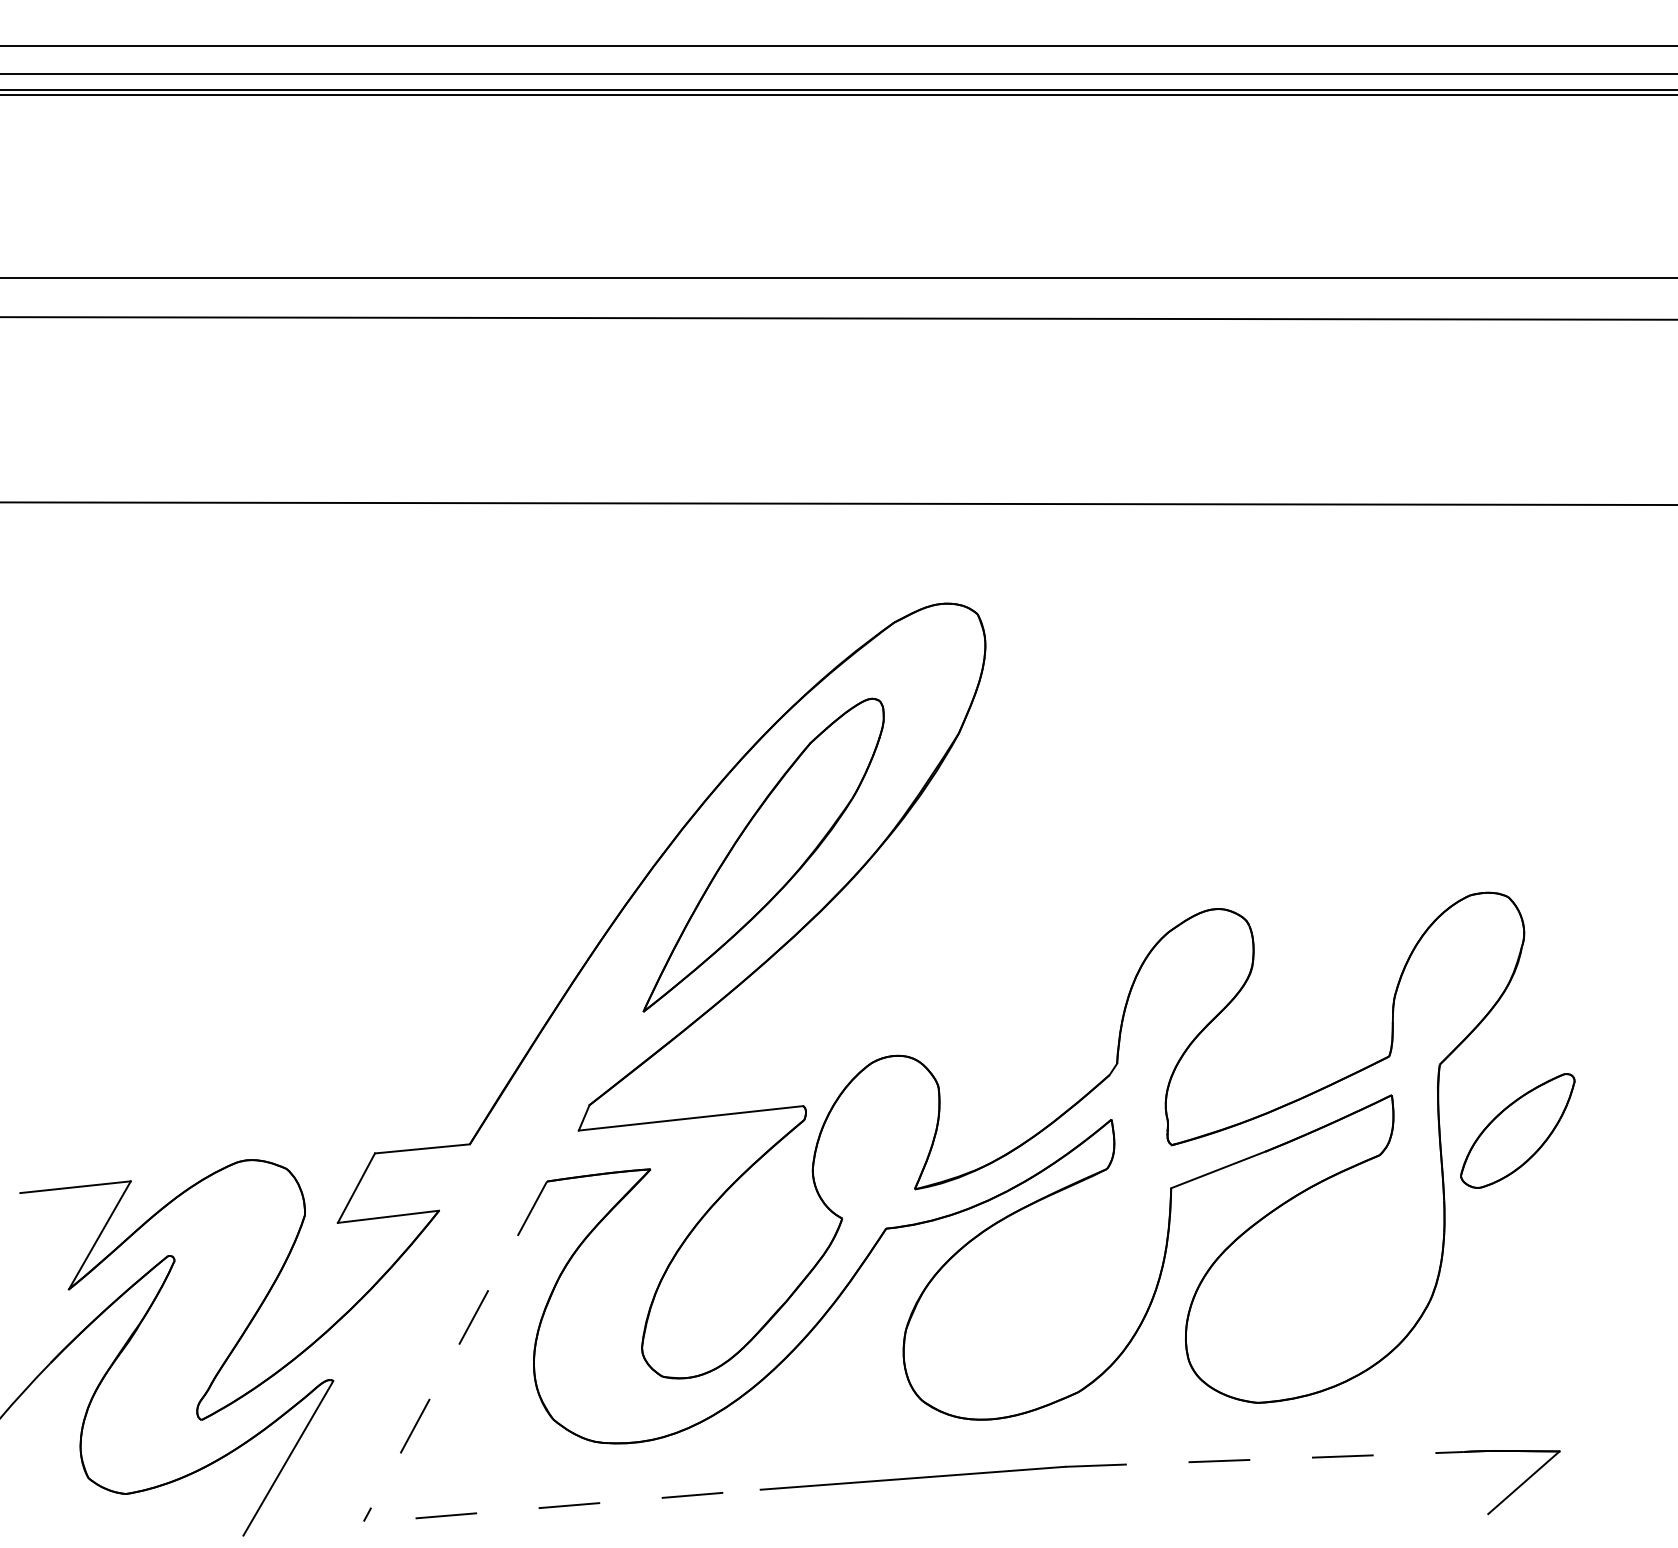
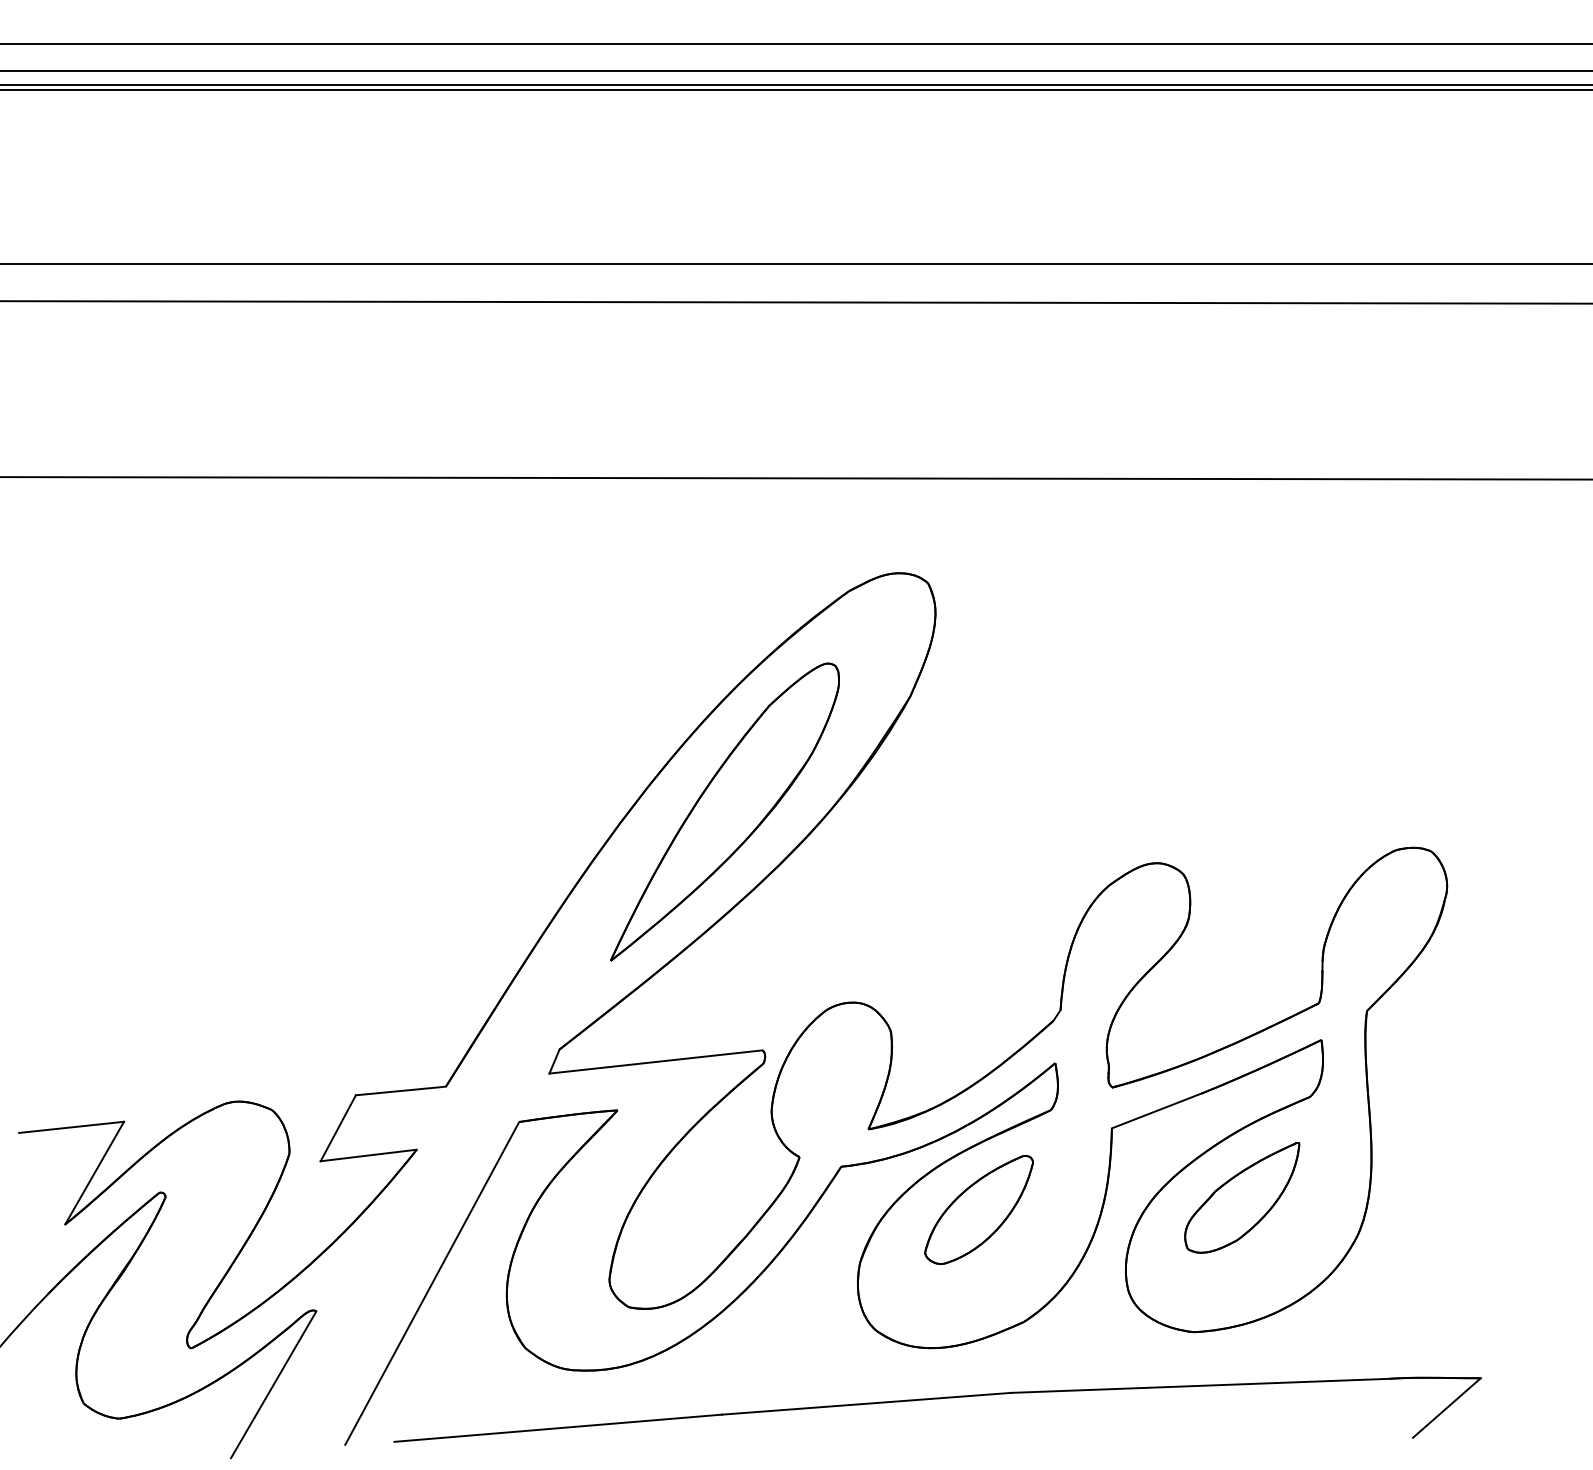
part: (1517, 1130) -> (978, 1209), moved
part: (1308, 1261) -> (1242, 1197), added
line: (455, 1351) -> (432, 1283), dashed -> solid
line: (1265, 1459) -> (1201, 1385), dashed -> solid
line: (588, 1504) -> (558, 1428), dashed -> solid

